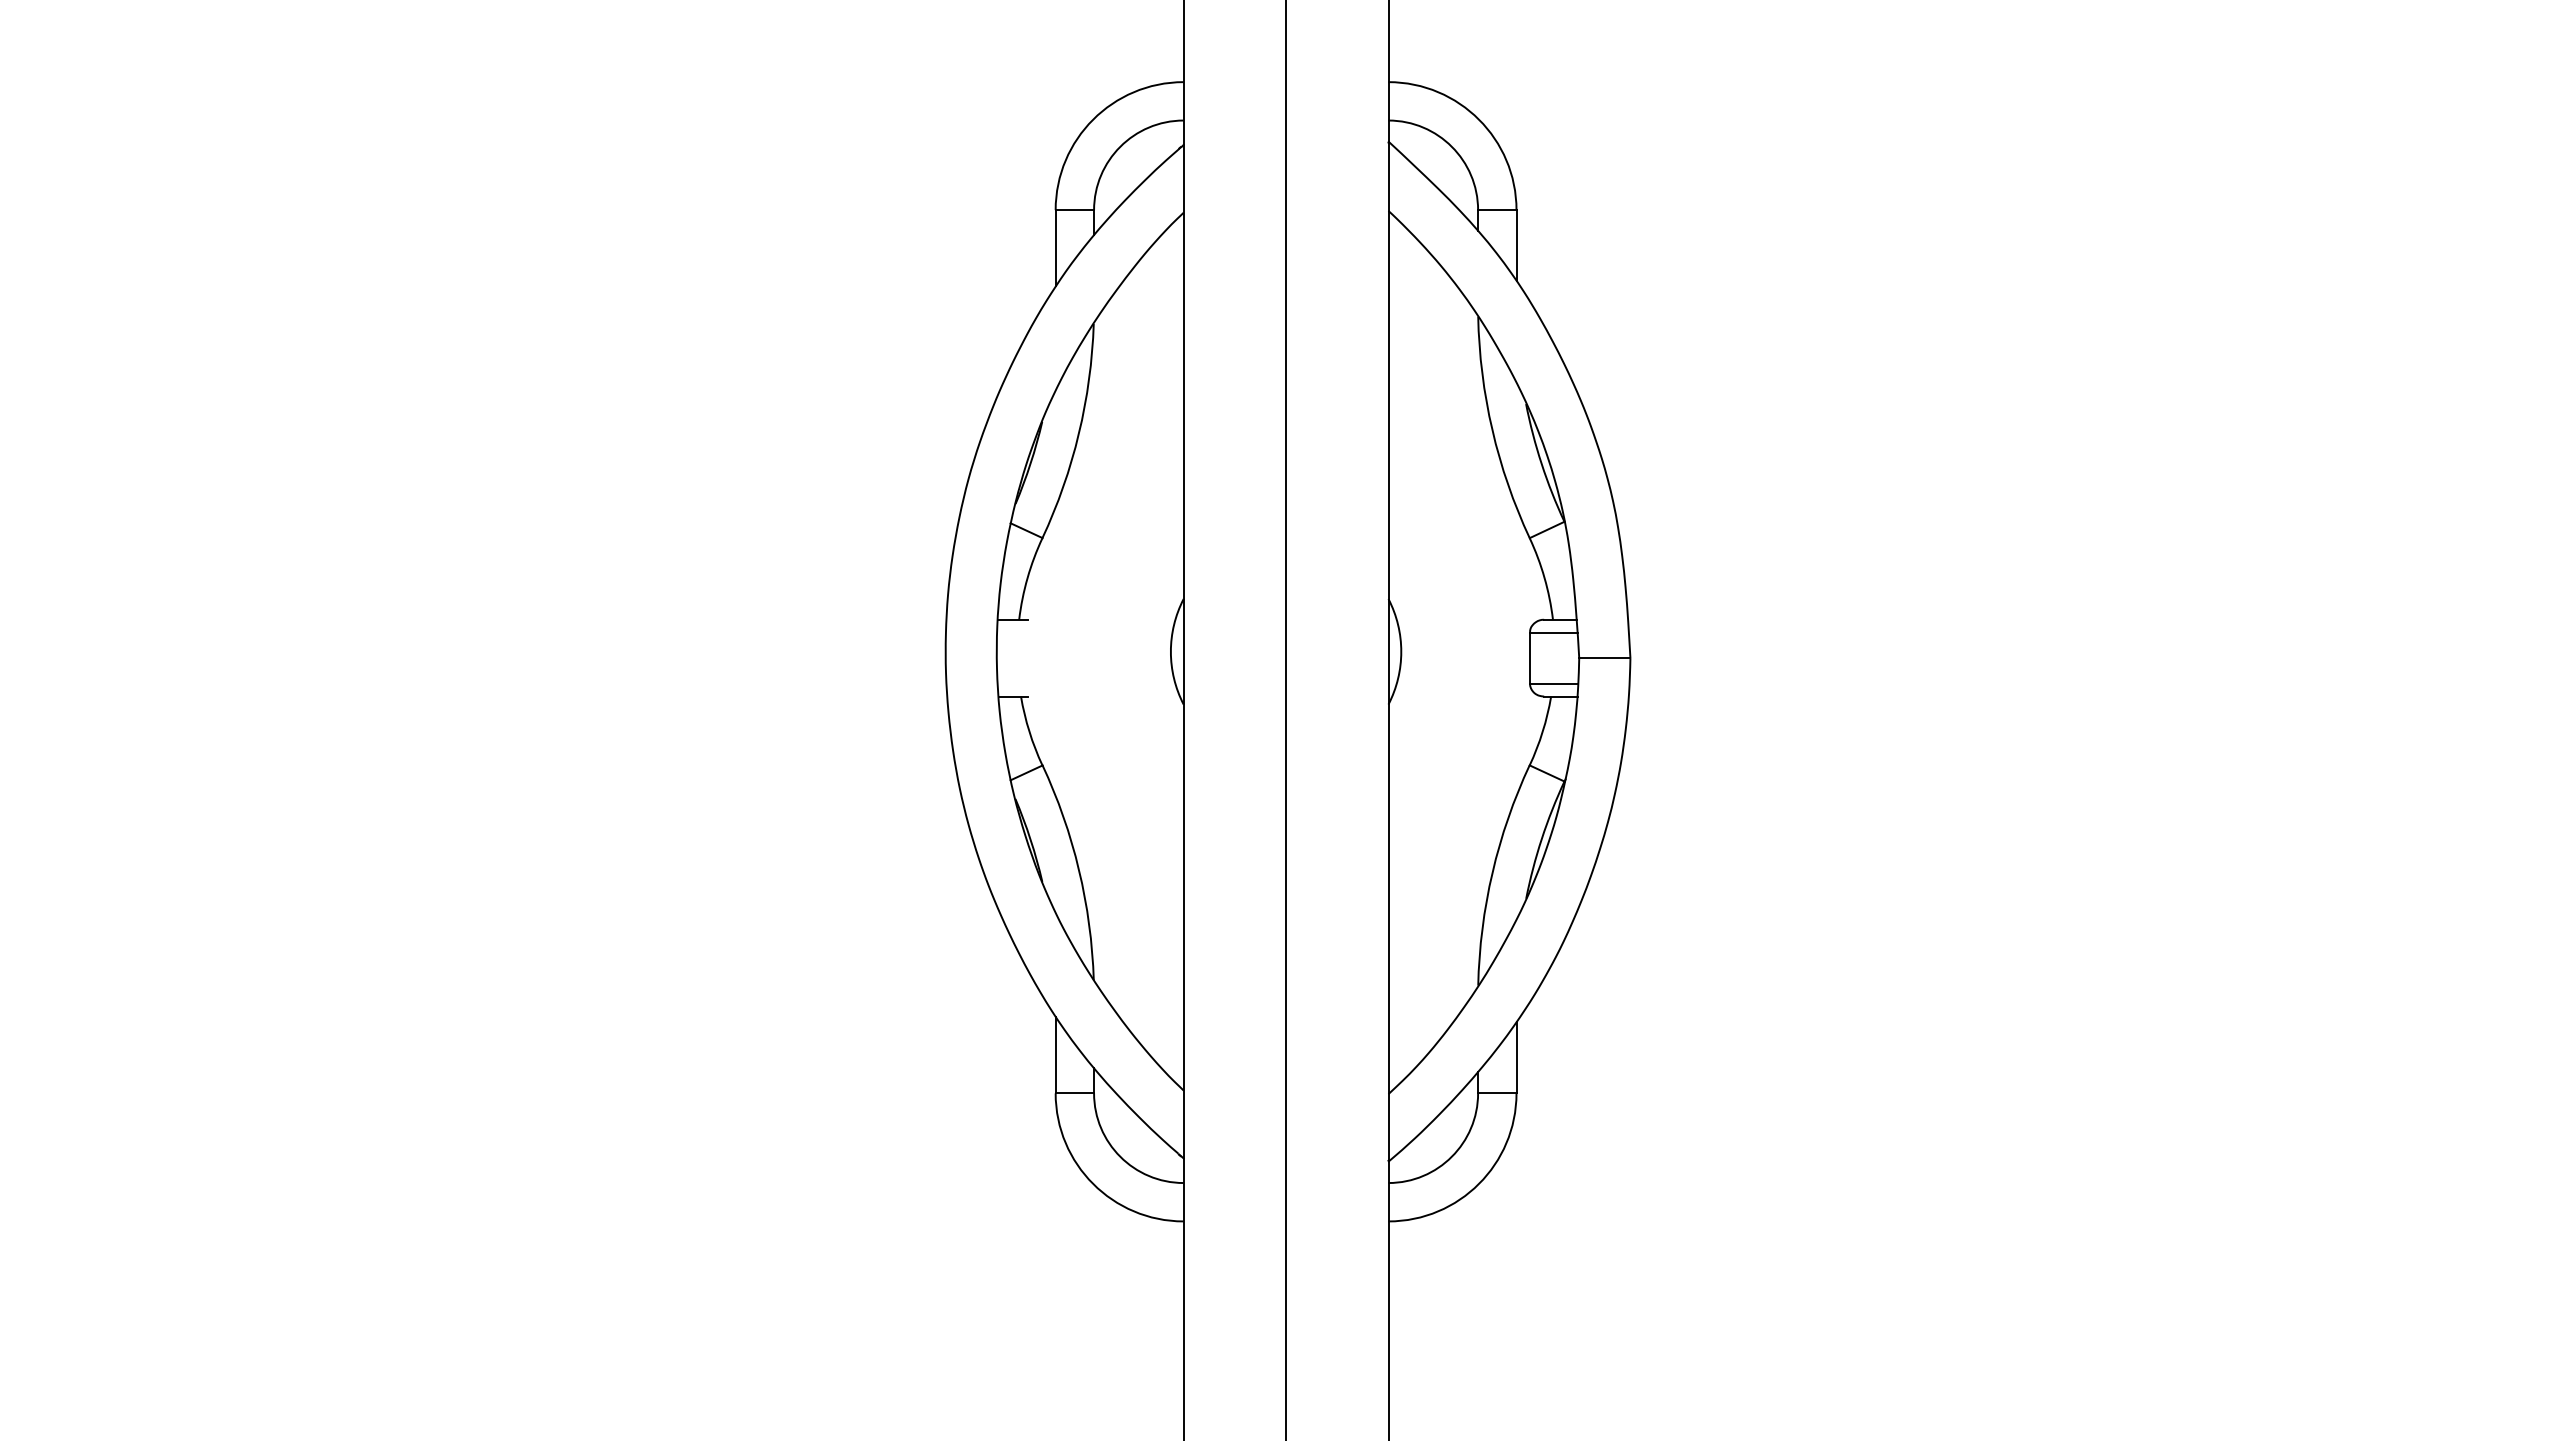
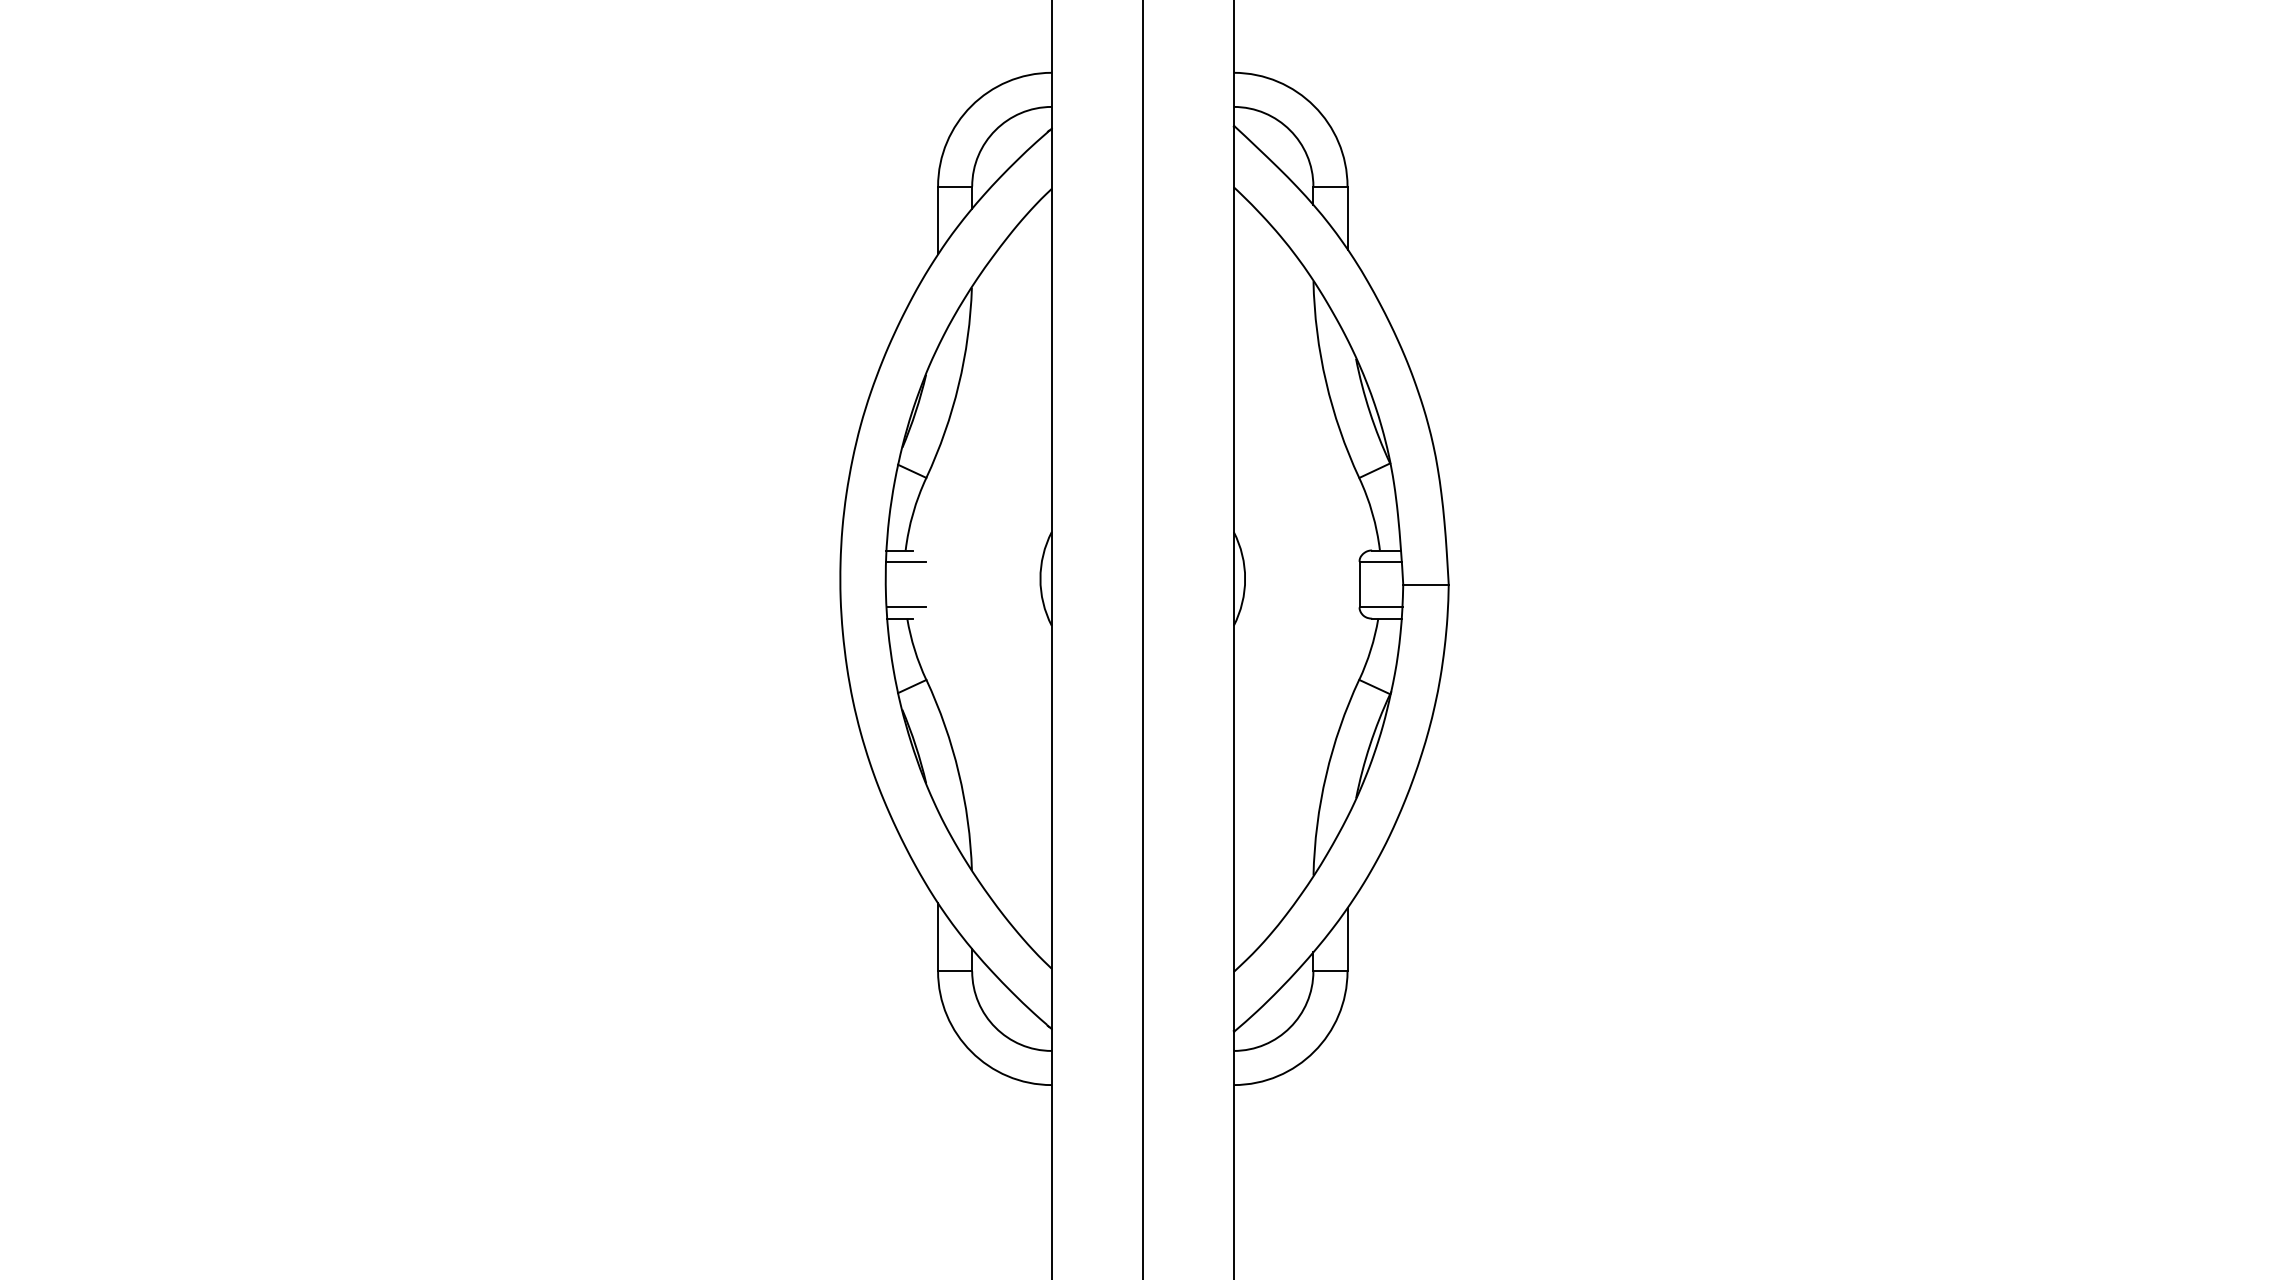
line: (1018, 632) -> (905, 561), added
line: (1019, 683) -> (905, 607), added

